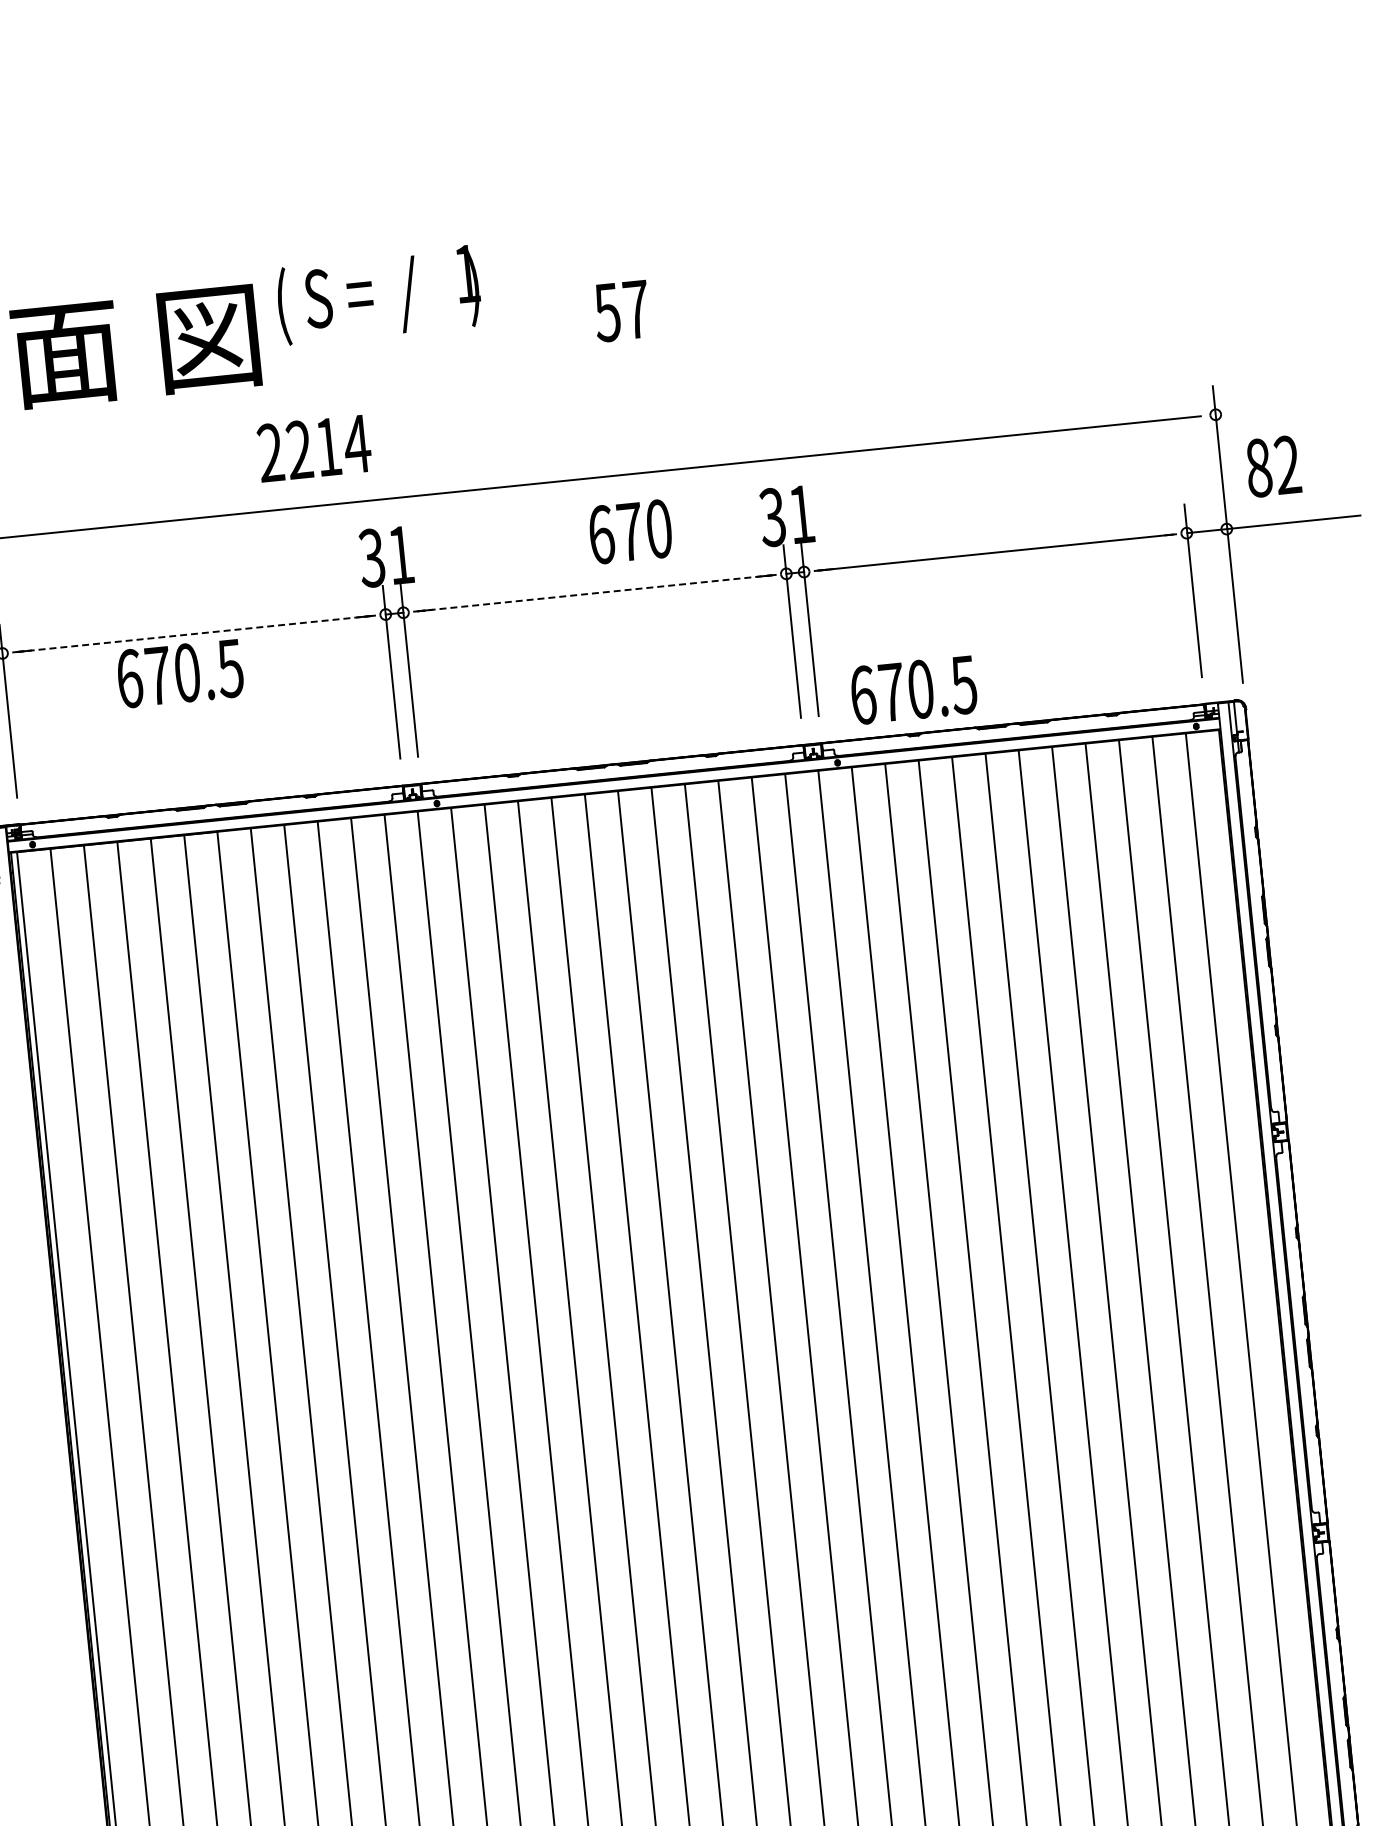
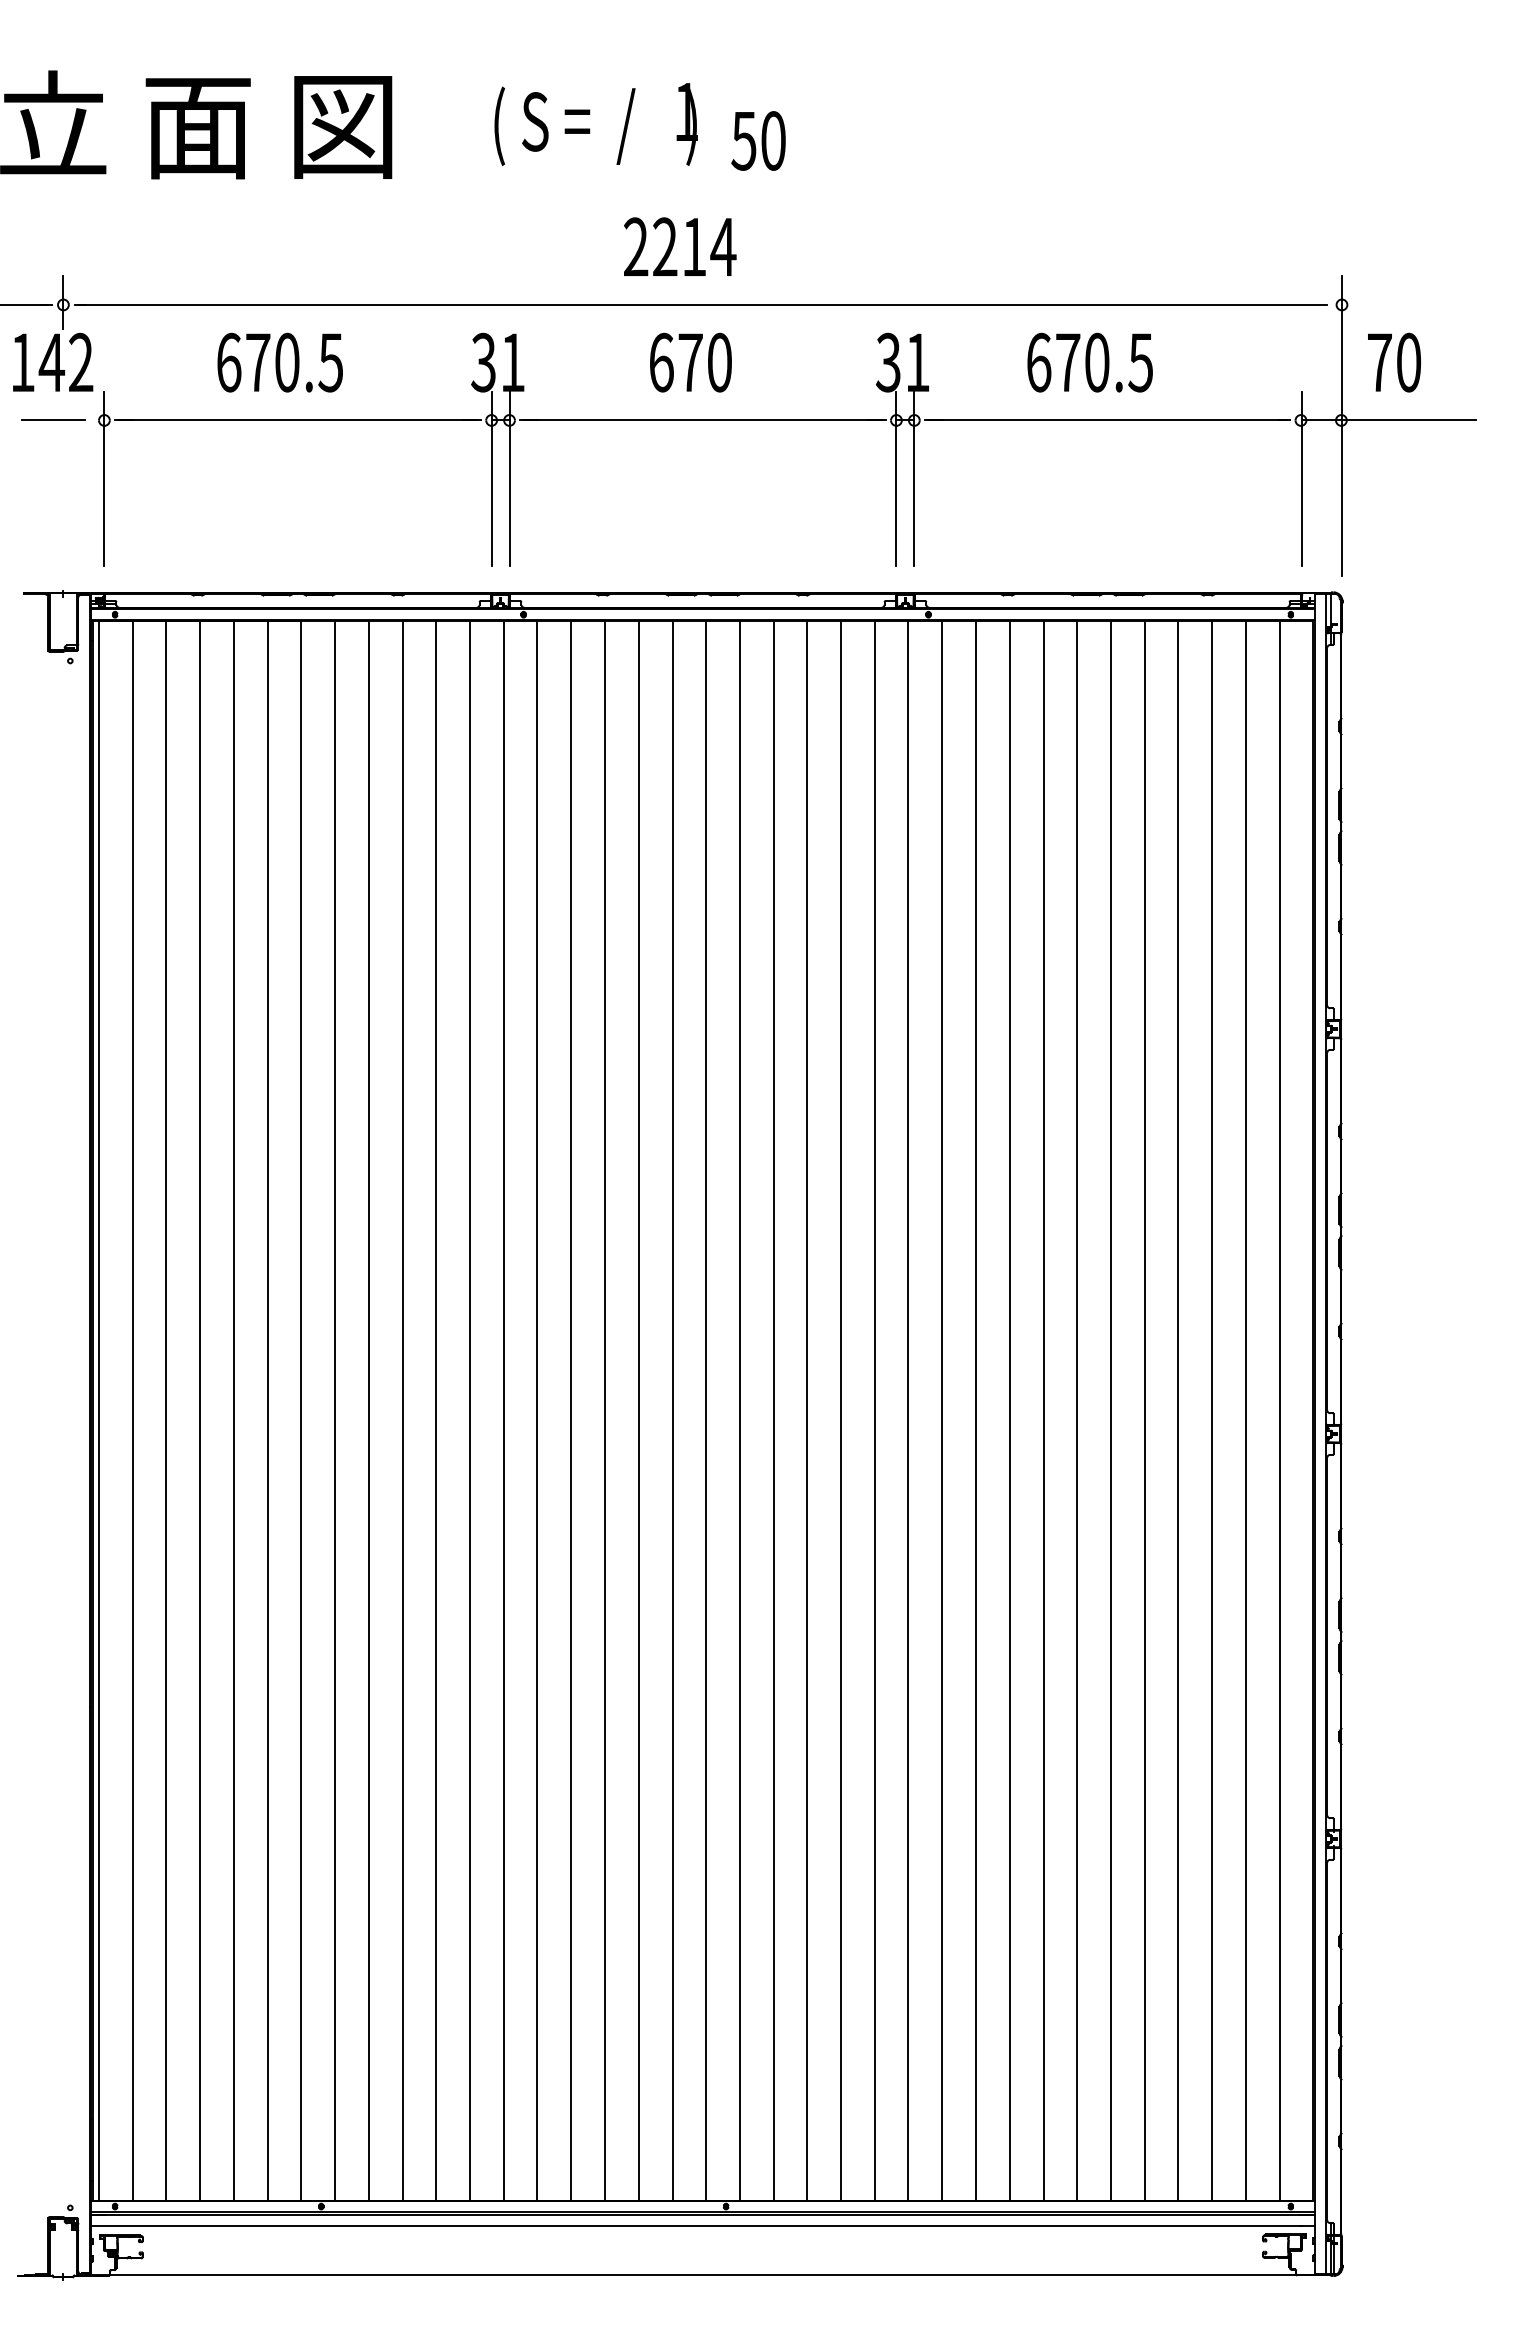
text: (378, 295) -> (595, 124), moved
text: (636, 309) -> (773, 140), 57 -> 50
text: (314, 447) -> (680, 246), moved
text: (1273, 466) -> (1394, 362), 82 -> 70
text: (630, 531) -> (690, 362), moved
line: (595, 593) -> (703, 420), dashed -> solid
line: (194, 634) -> (298, 420), dashed -> solid
text: (179, 673) -> (279, 362), moved
text: (913, 690) -> (1089, 362), moved

